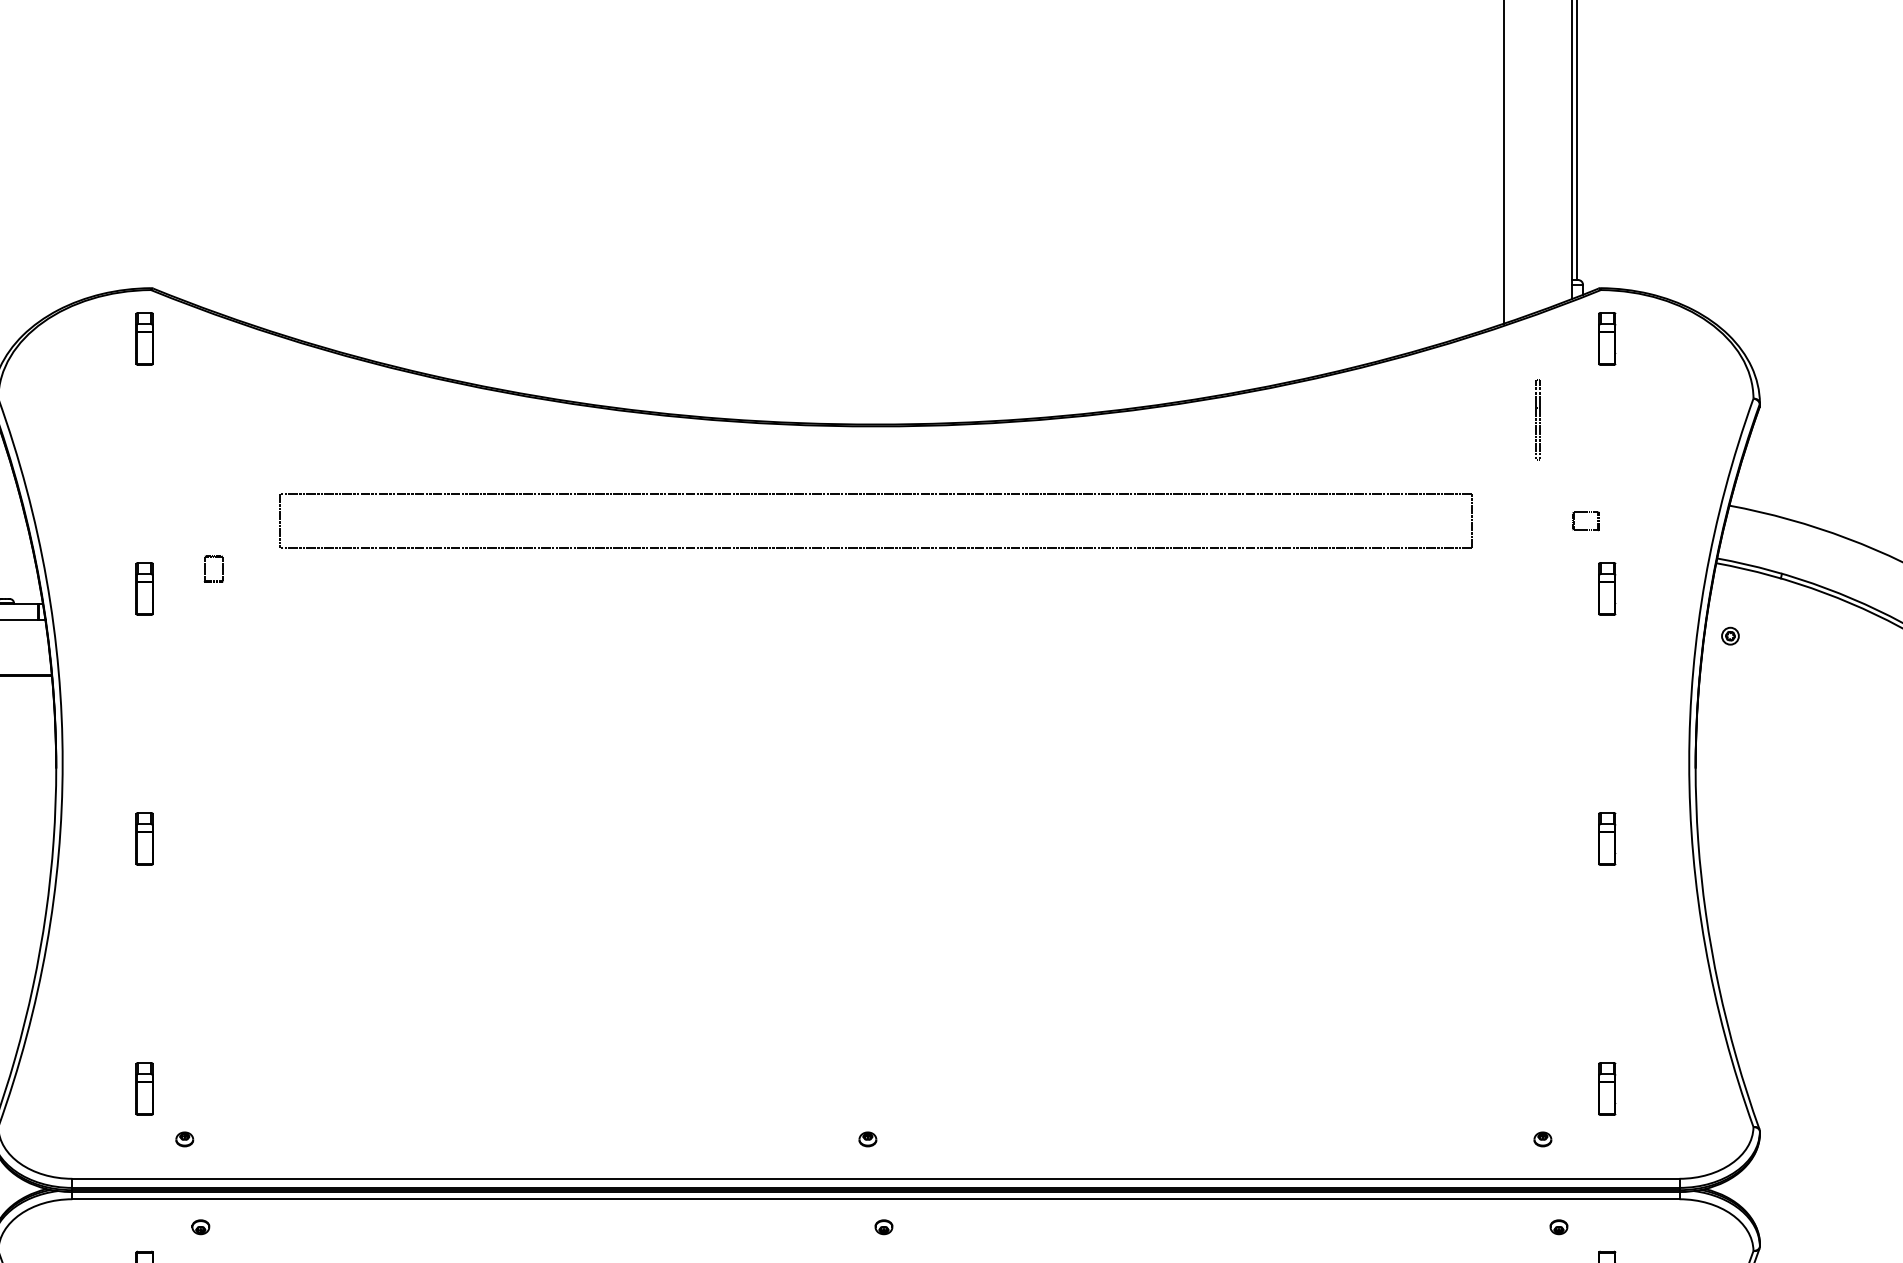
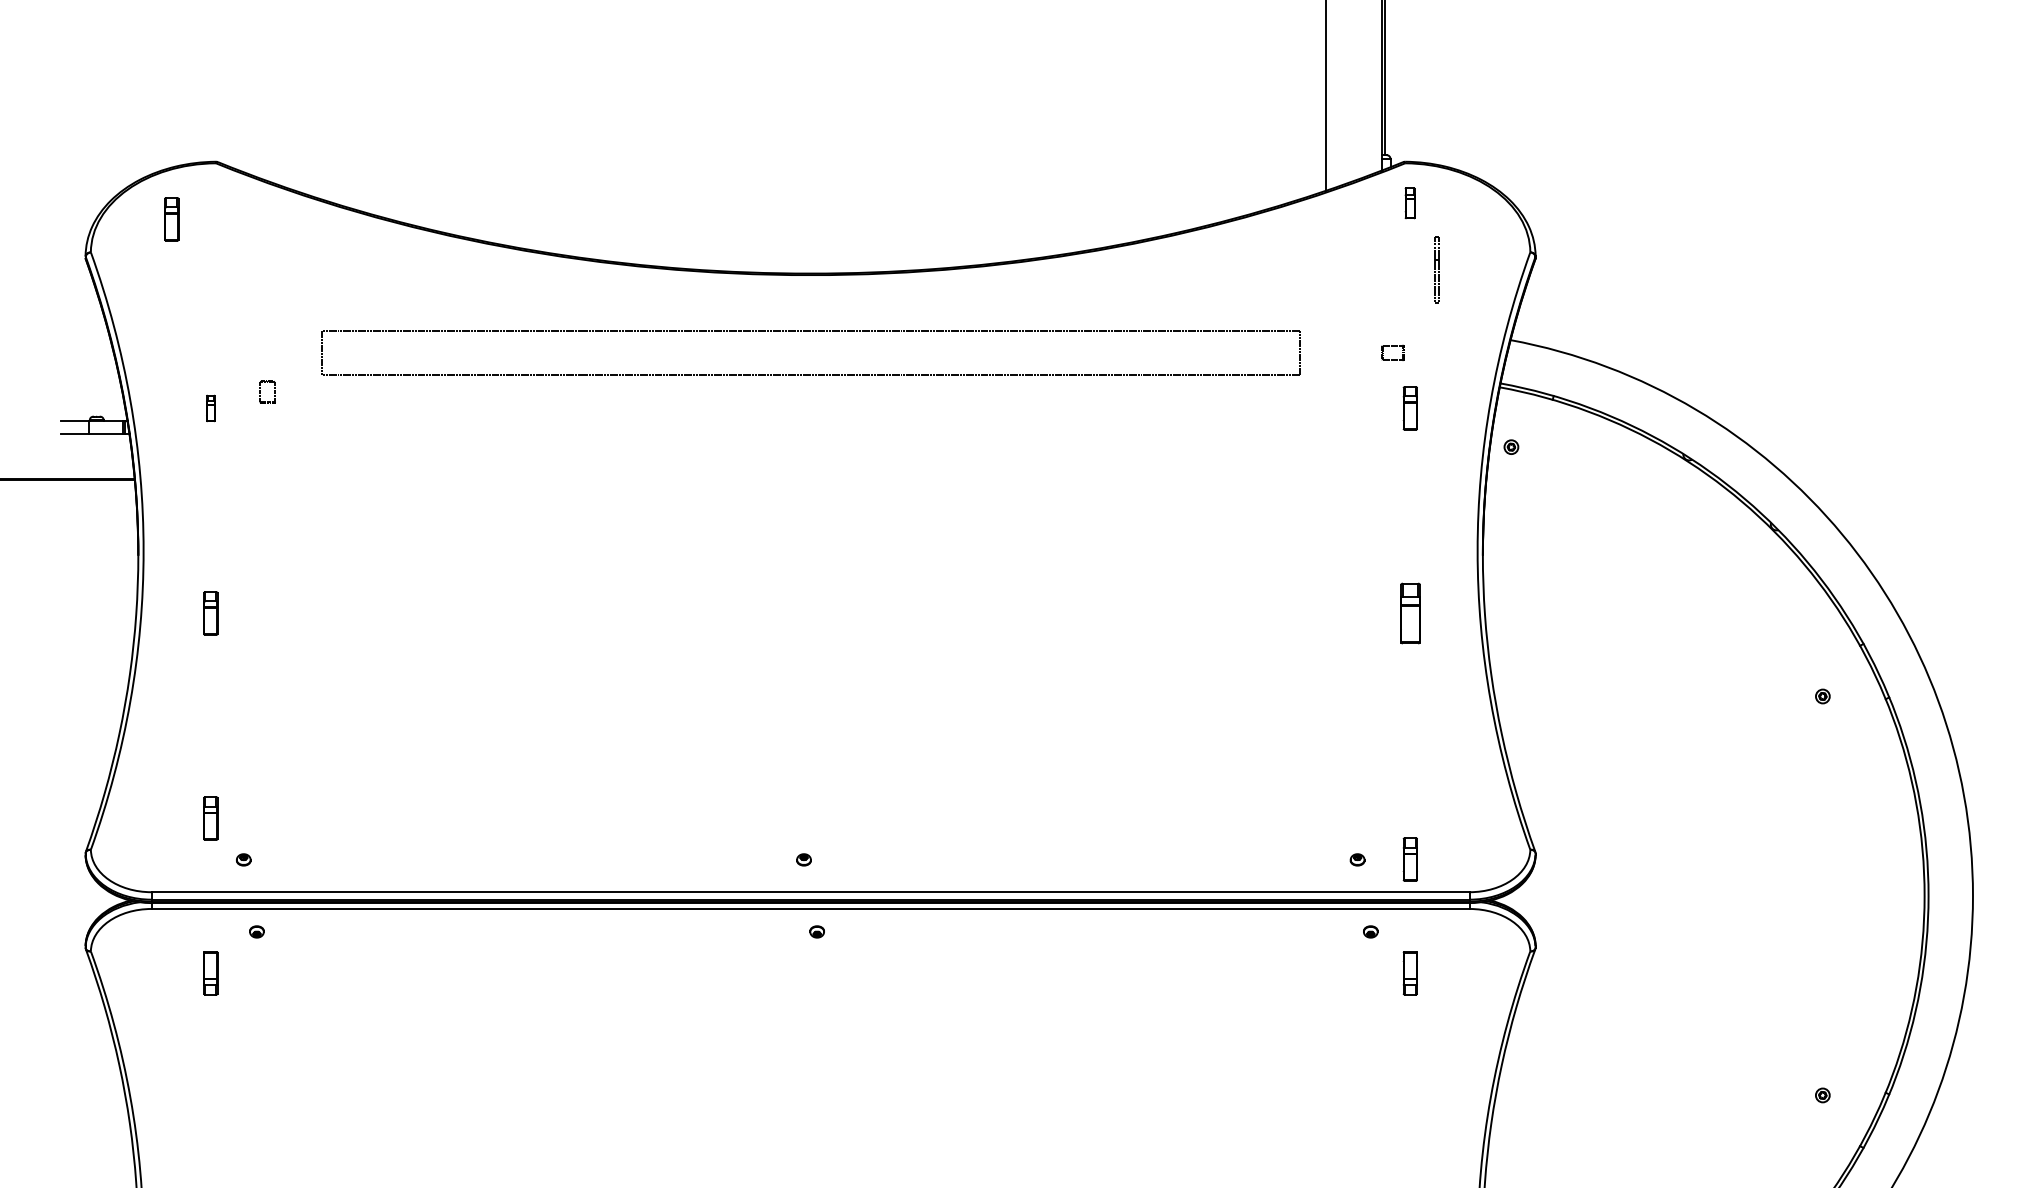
part: (144, 339) -> (171, 219), moved
part: (1606, 339) -> (1409, 203), size x0.7
part: (1537, 419) -> (1436, 269), moved
part: (144, 589) -> (210, 408), size x0.6
part: (1606, 838) -> (1409, 613), size x1.4
part: (1606, 1088) -> (1409, 859), moved

